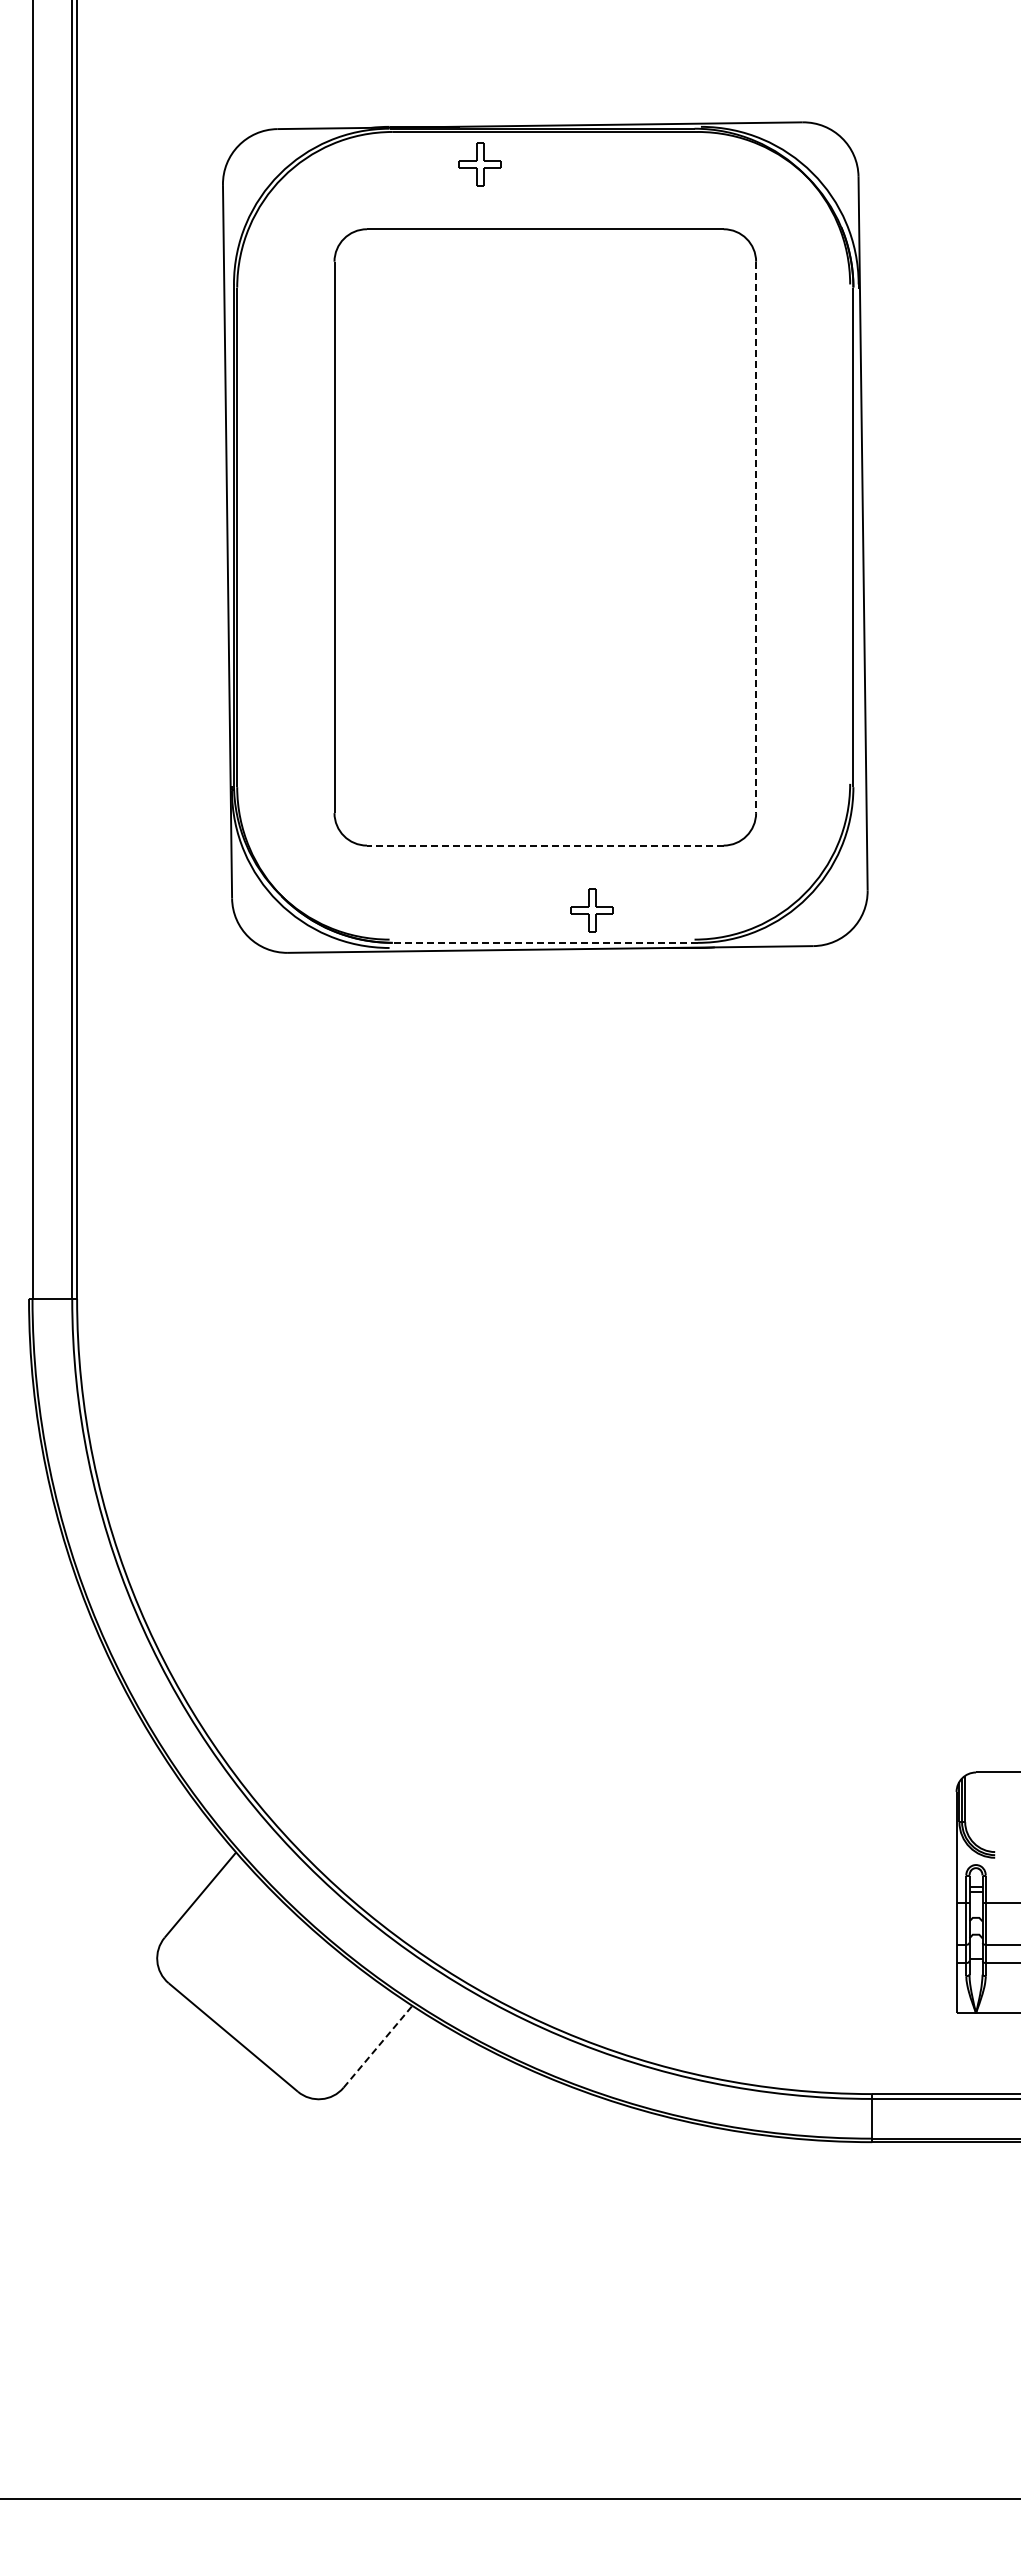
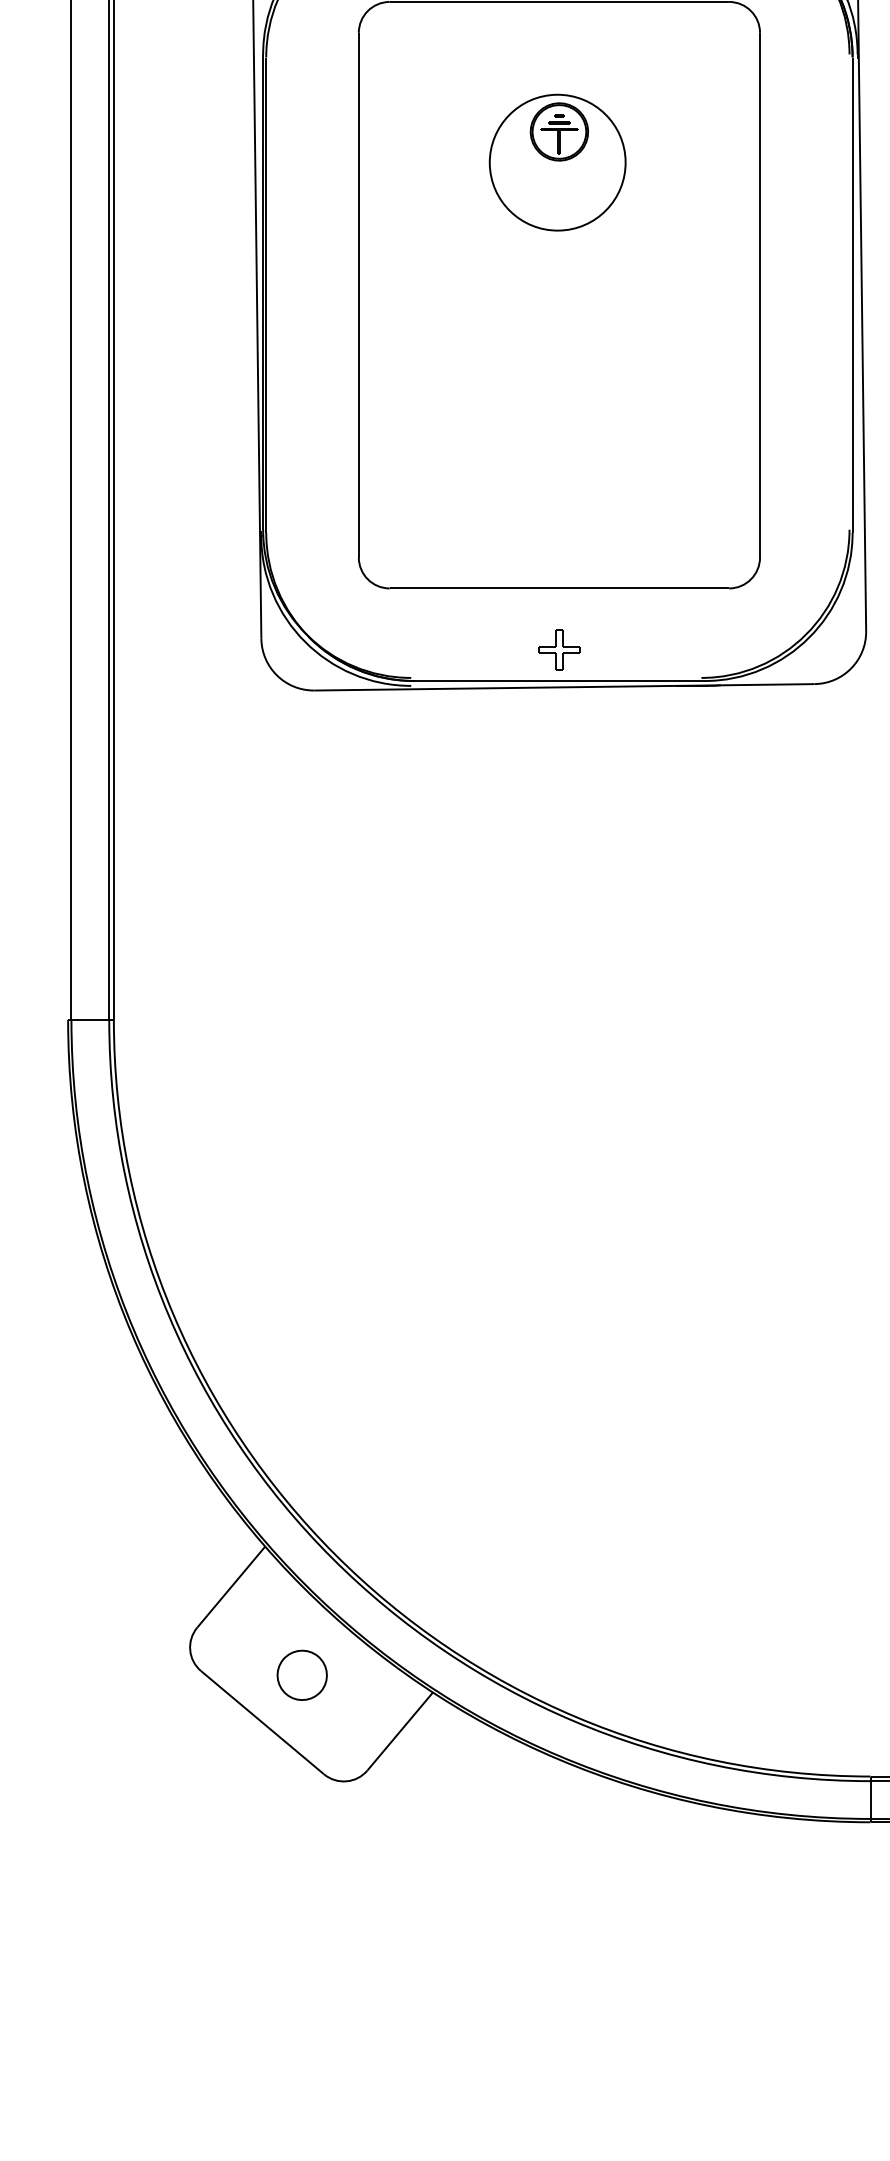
part: (543, 397) -> (557, 162), added
line: (756, 537) -> (760, 295), dashed -> solid
line: (544, 845) -> (558, 588), dashed -> solid
part: (591, 910) -> (558, 650), moved
line: (544, 942) -> (558, 680), dashed -> solid
part: (274, 1987) -> (301, 1675), added
line: (378, 2046) -> (400, 1731), dashed -> solid

